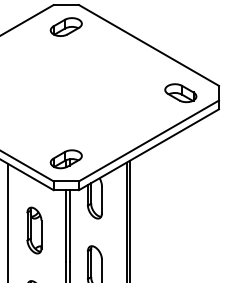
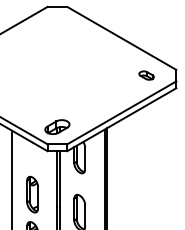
part: (66, 26) -> (57, 23), removed
part: (180, 93) -> (146, 75), size x0.6
part: (34, 230) -> (32, 194), moved

